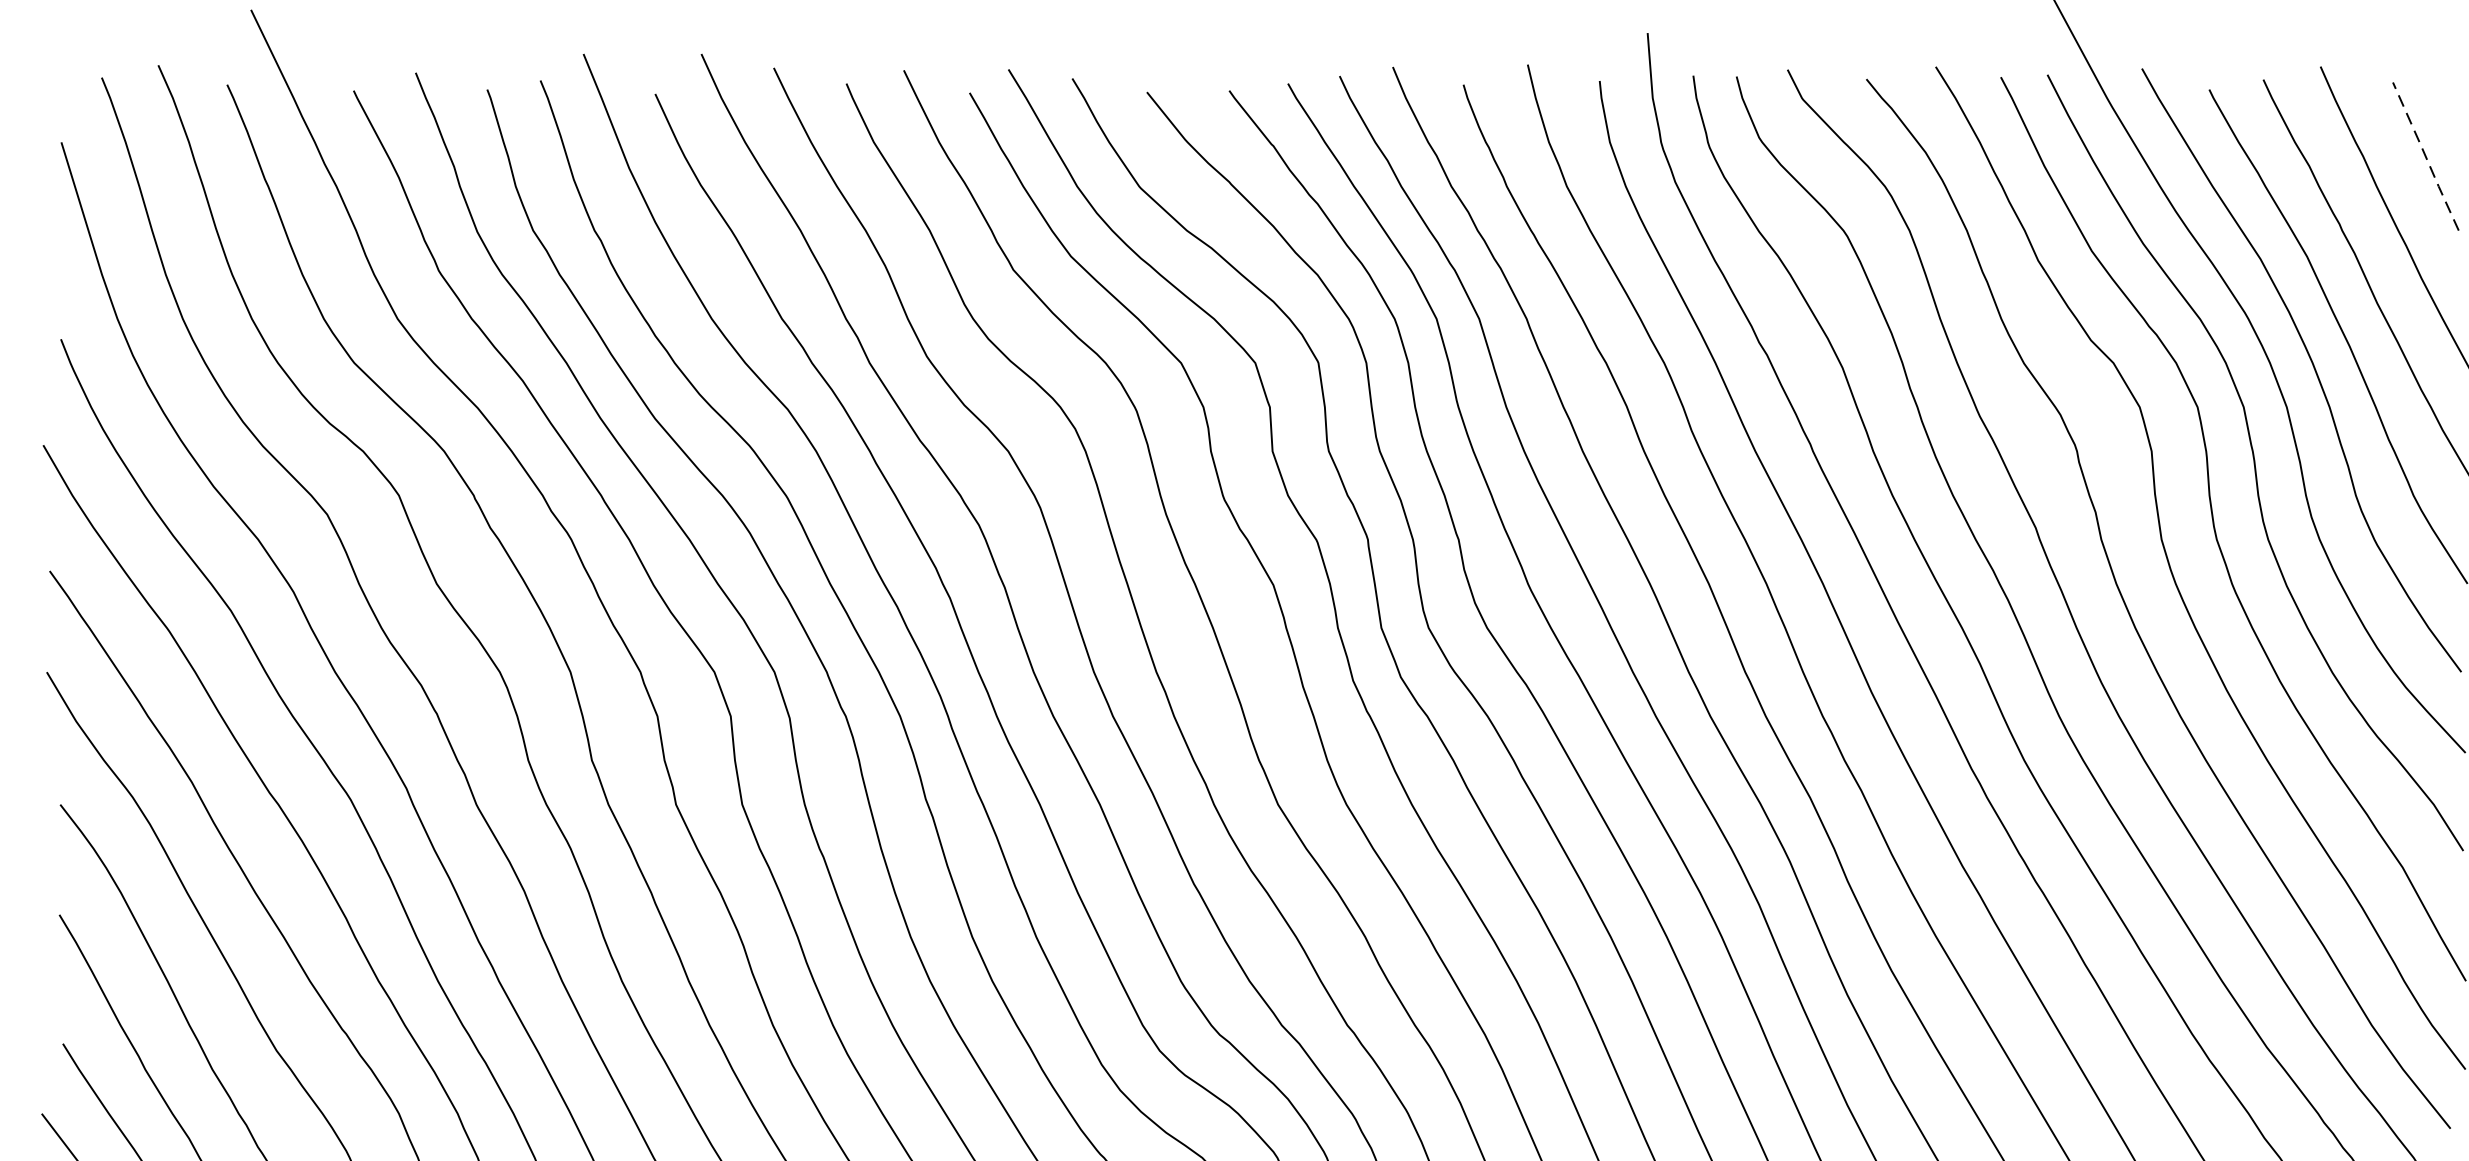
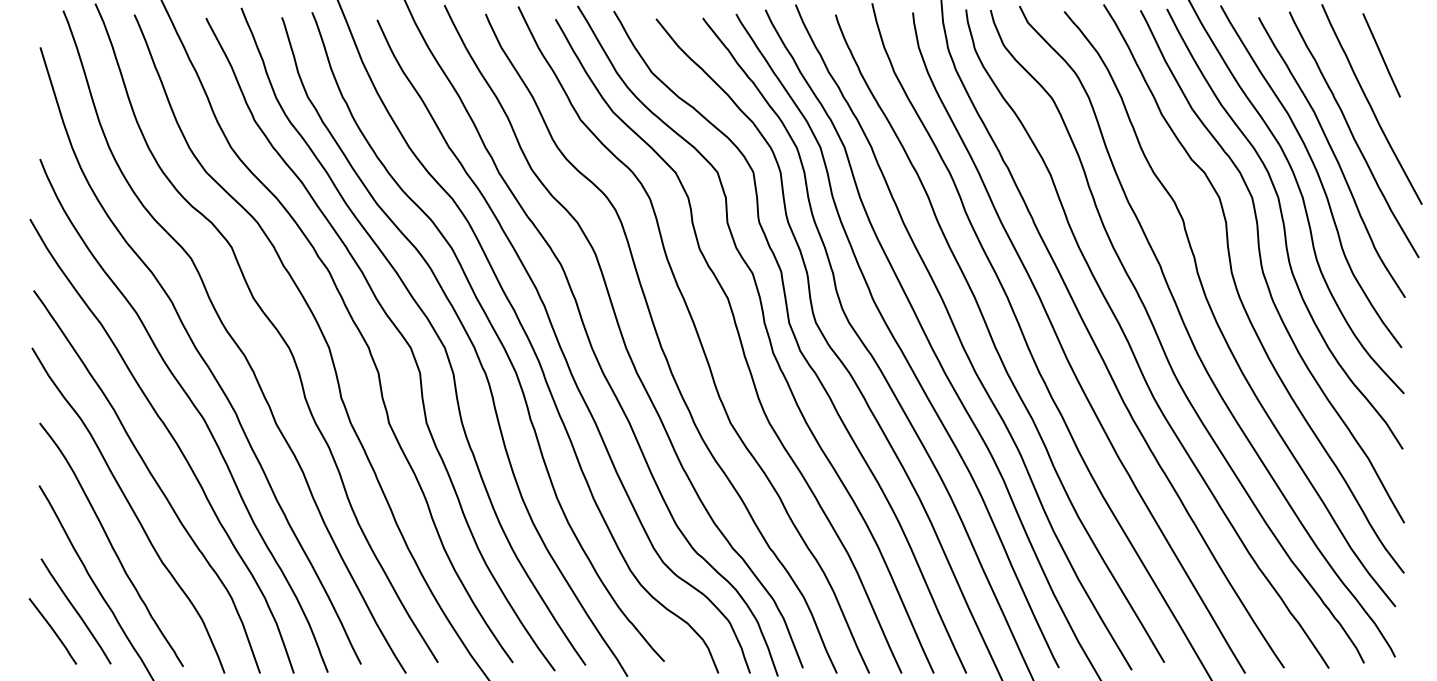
line: (2425, 156) -> (1381, 55), dashed -> solid

